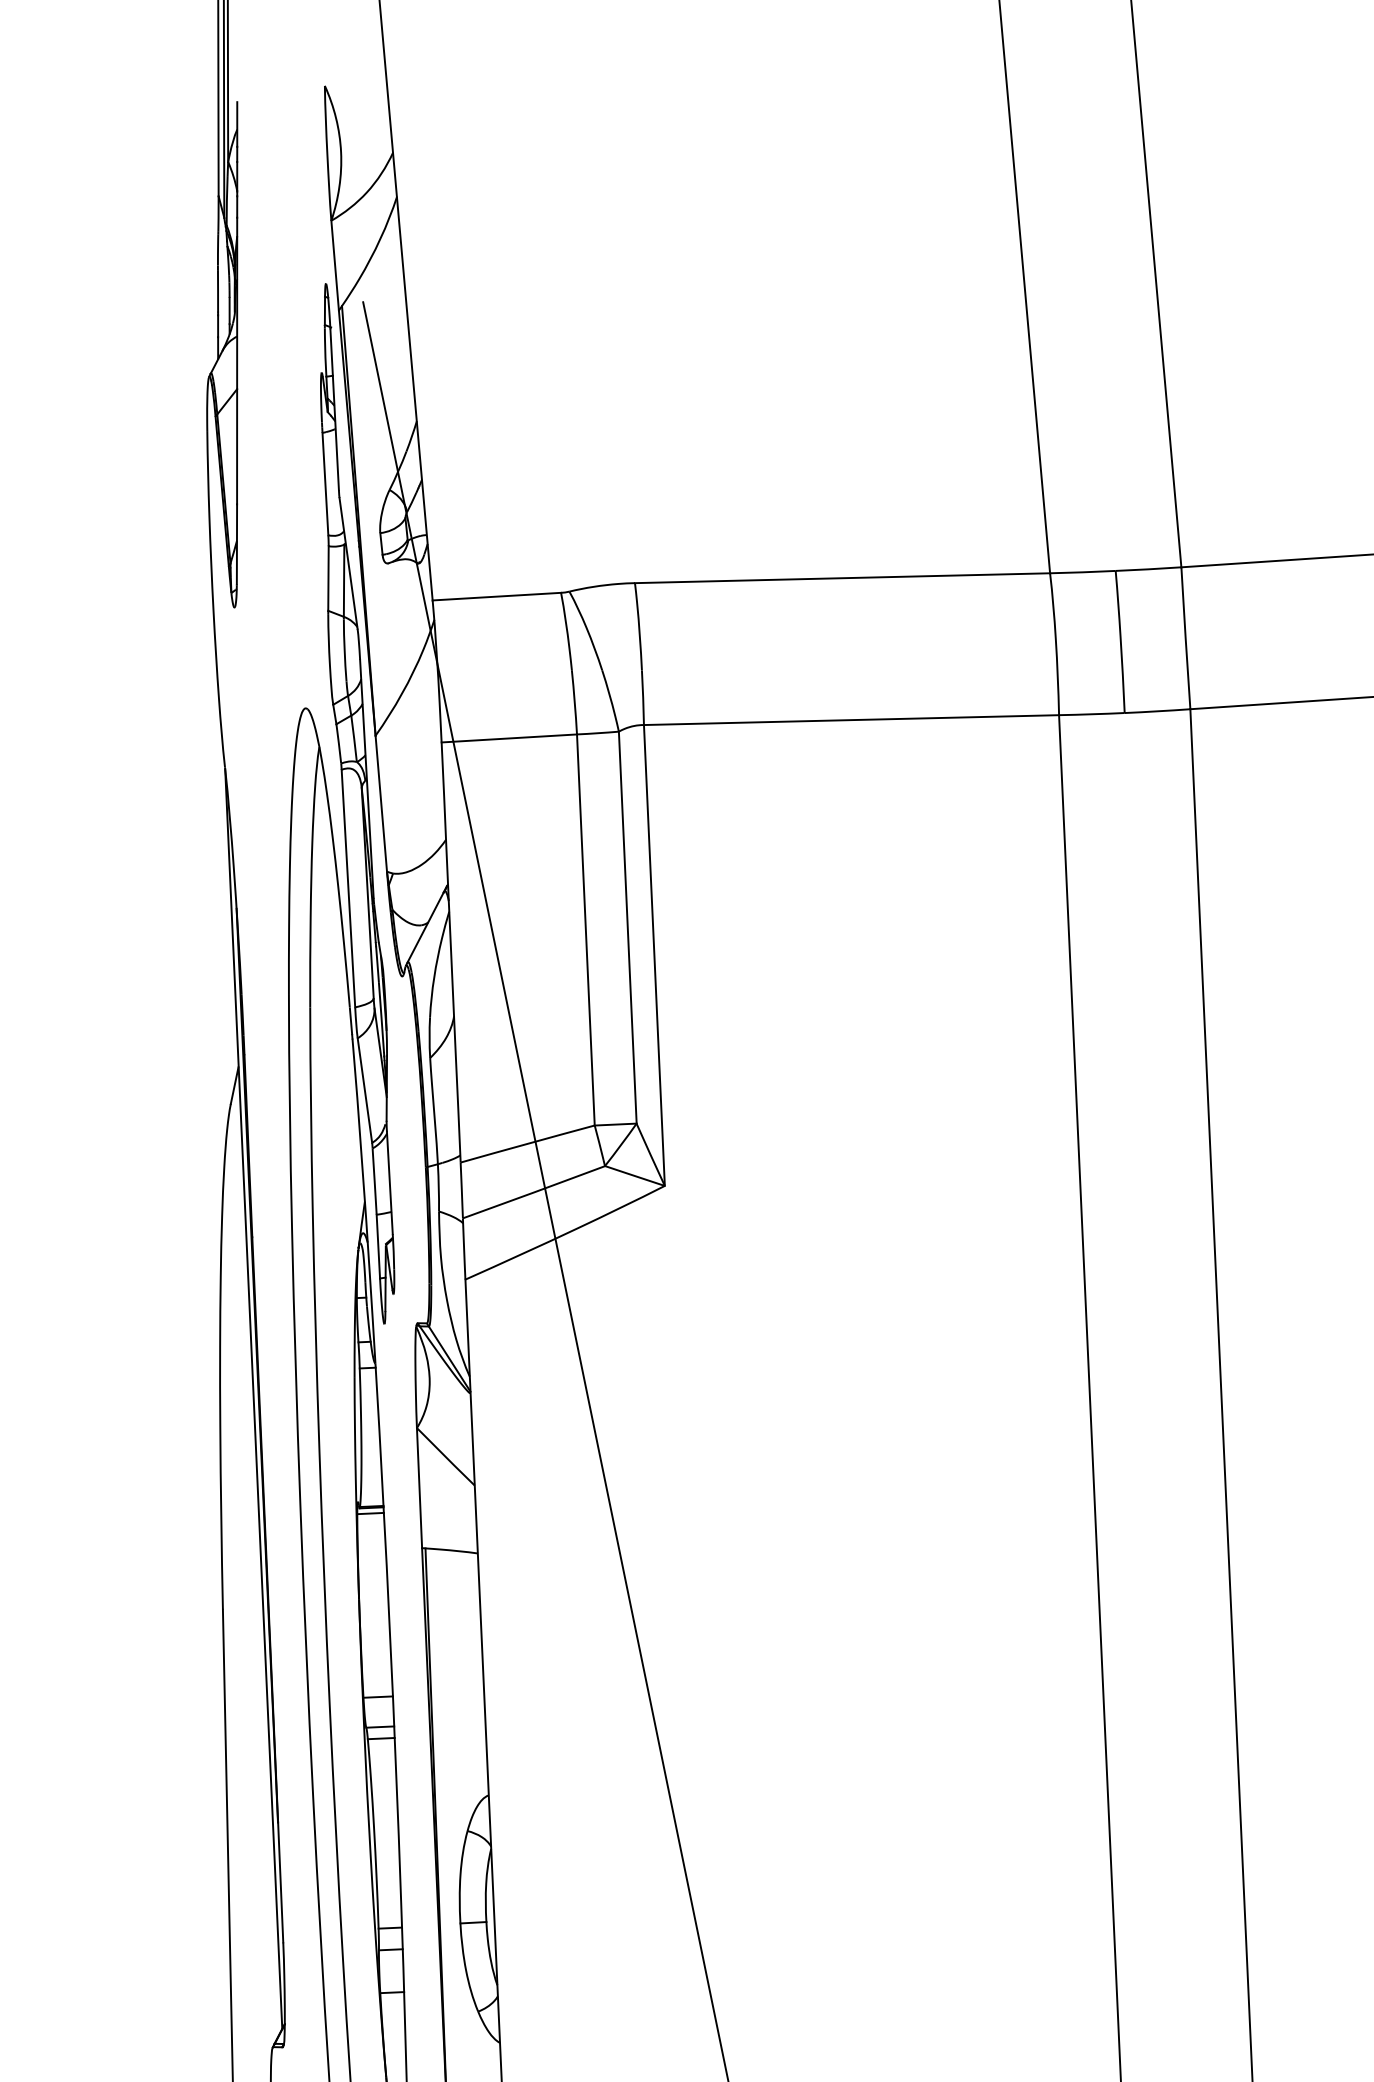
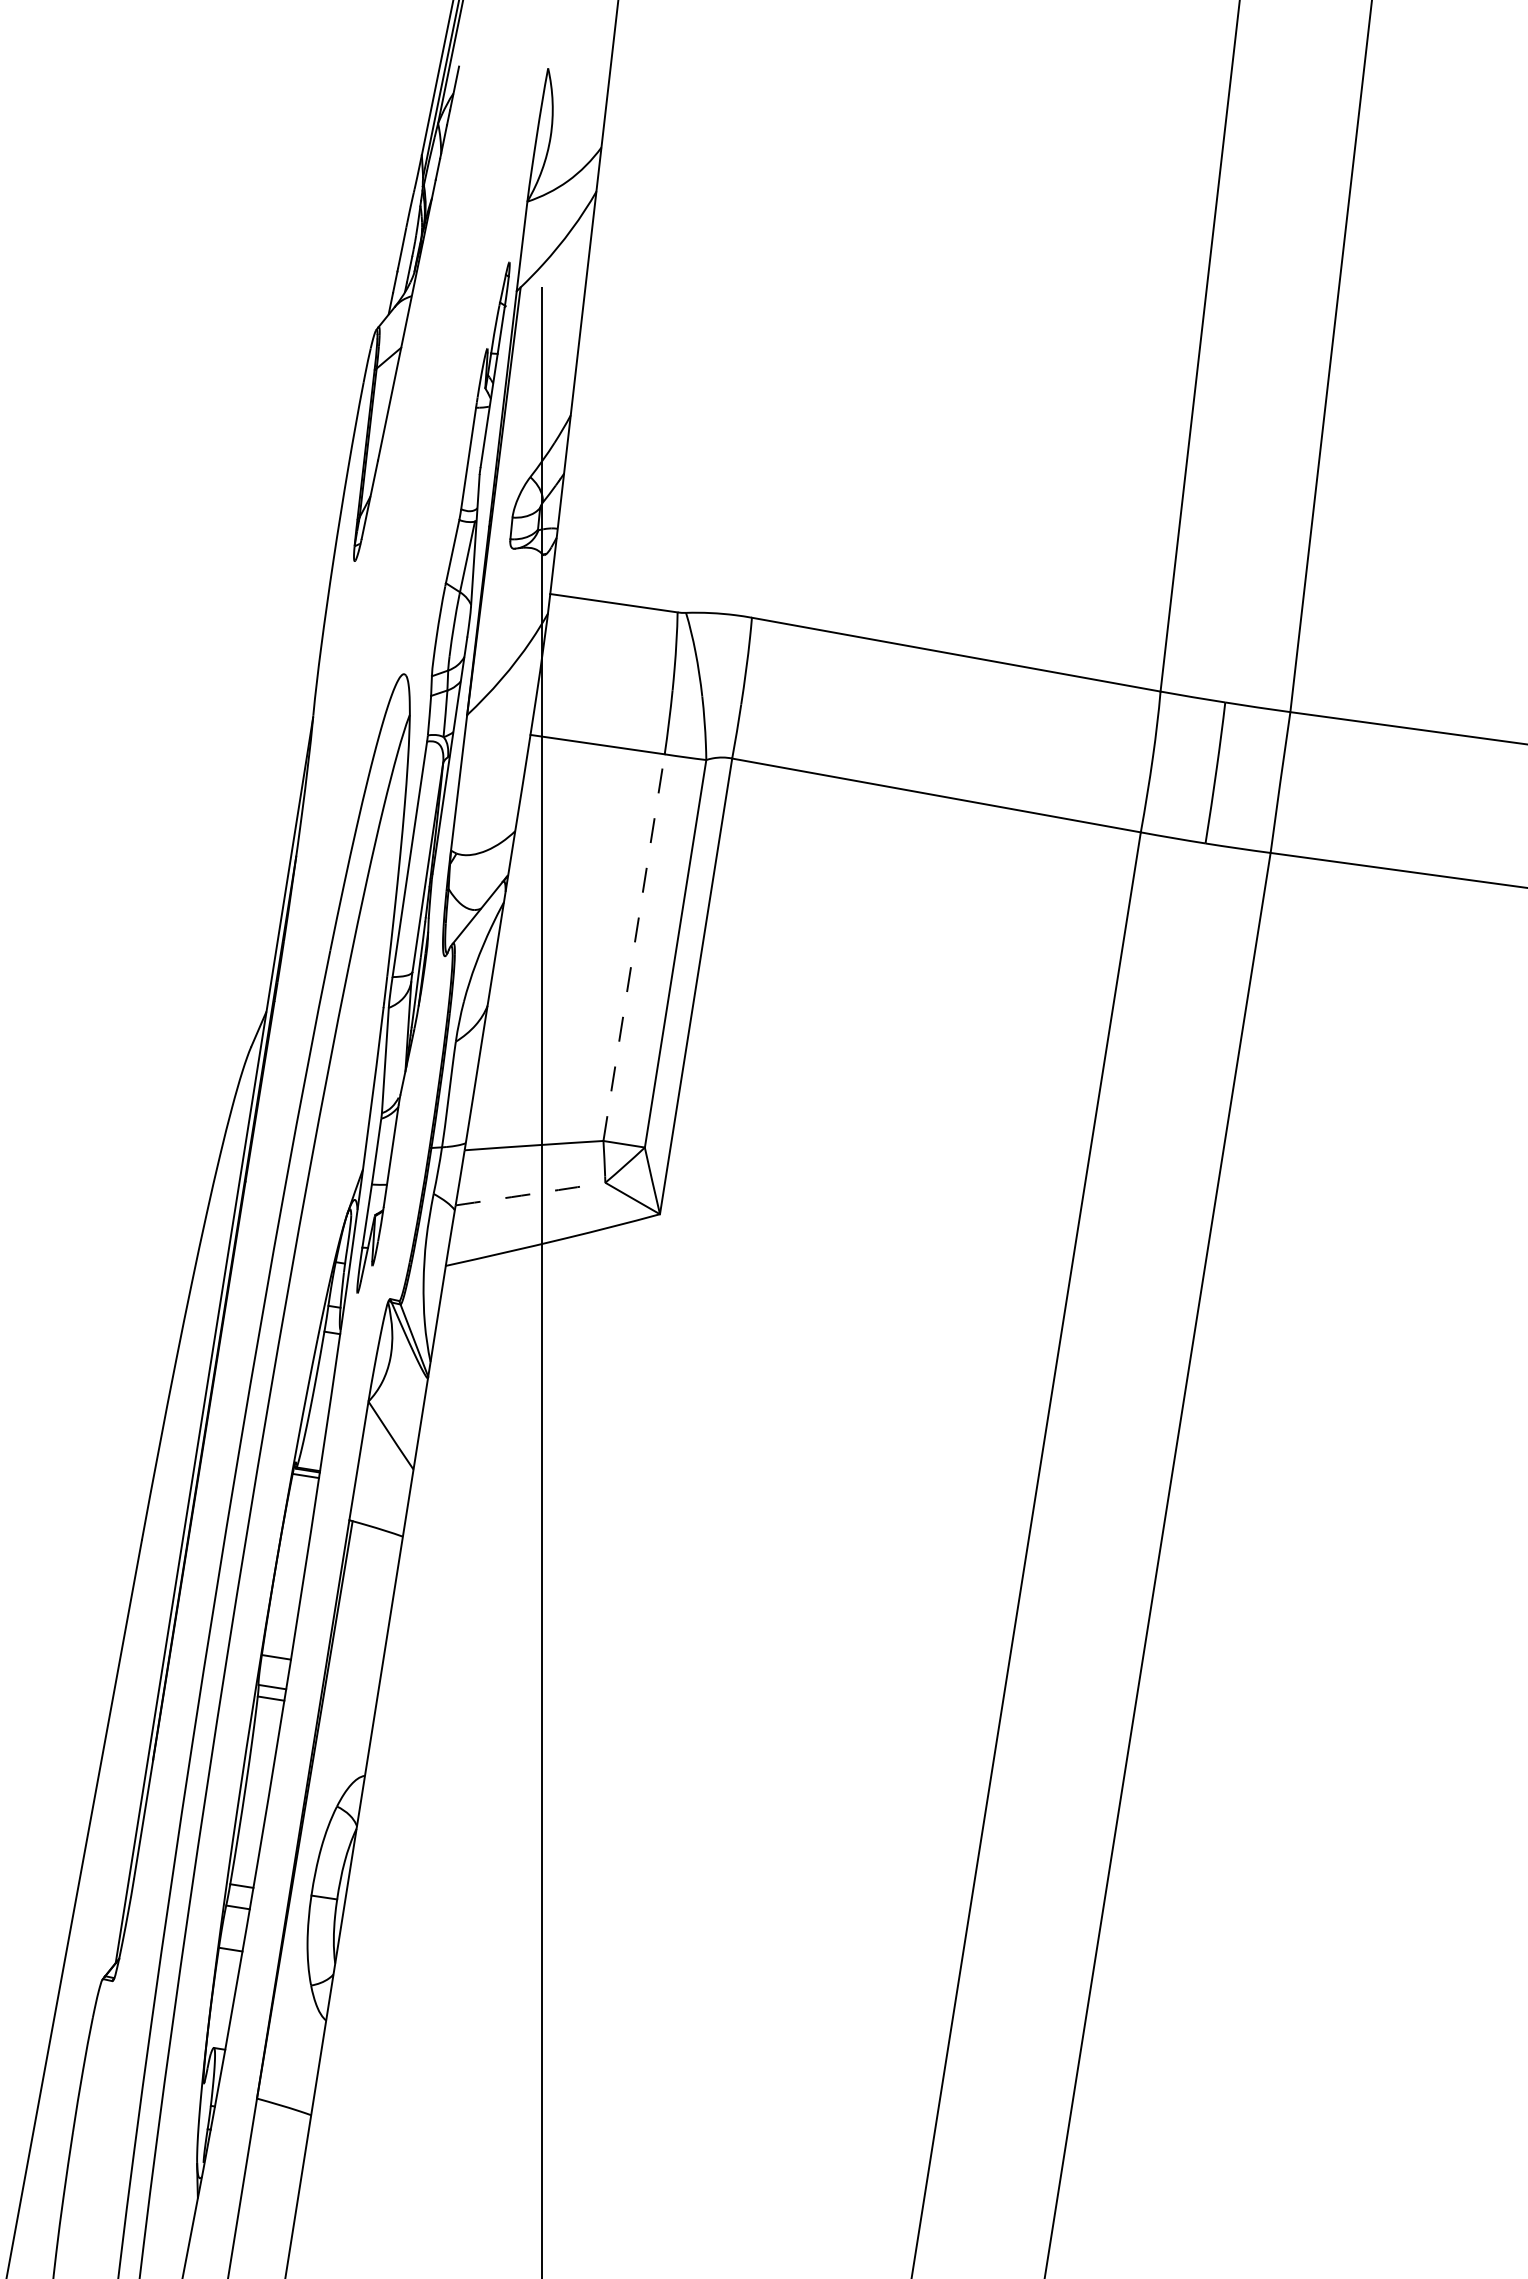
line: (586, 929) -> (634, 947), solid -> dashed
arc: (534, 1192) -> (530, 1194), solid -> dashed

